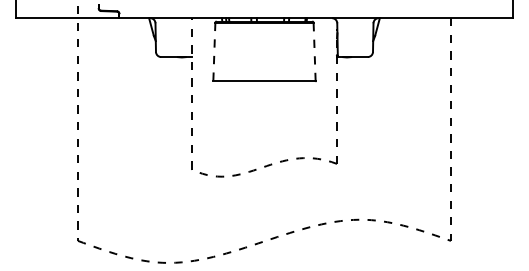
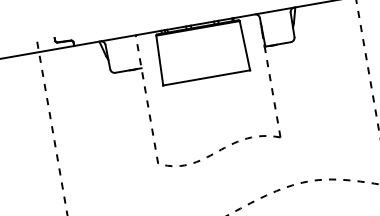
line: (314, 51) -> (244, 45), dashed -> solid
line: (214, 52) -> (159, 61), dashed -> solid

